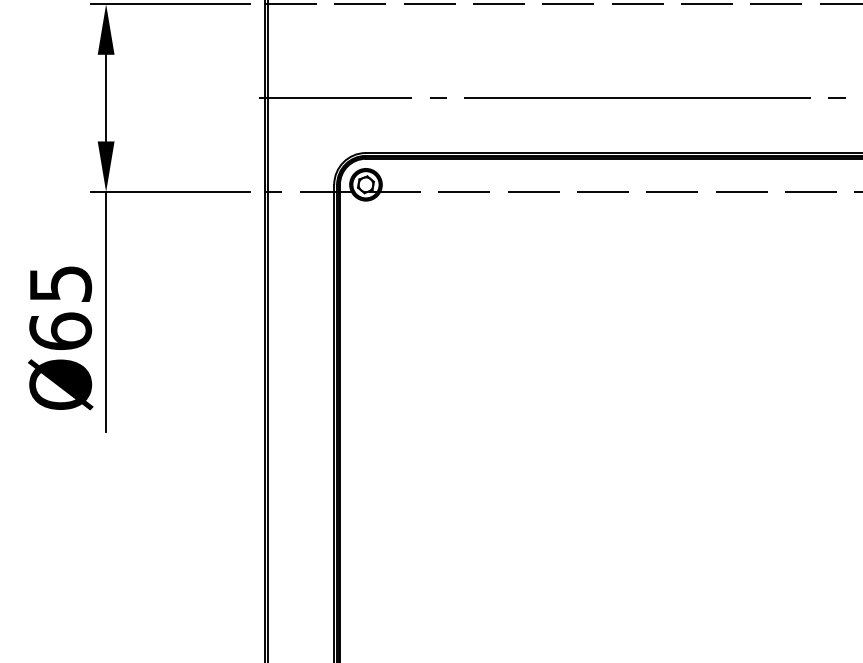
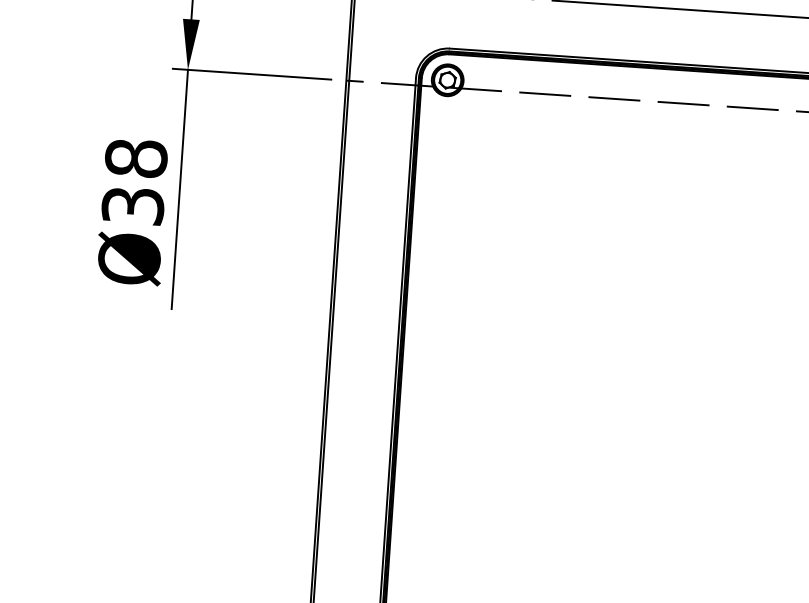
text: (60, 307) -> (134, 181), Ø65 -> Ø38

